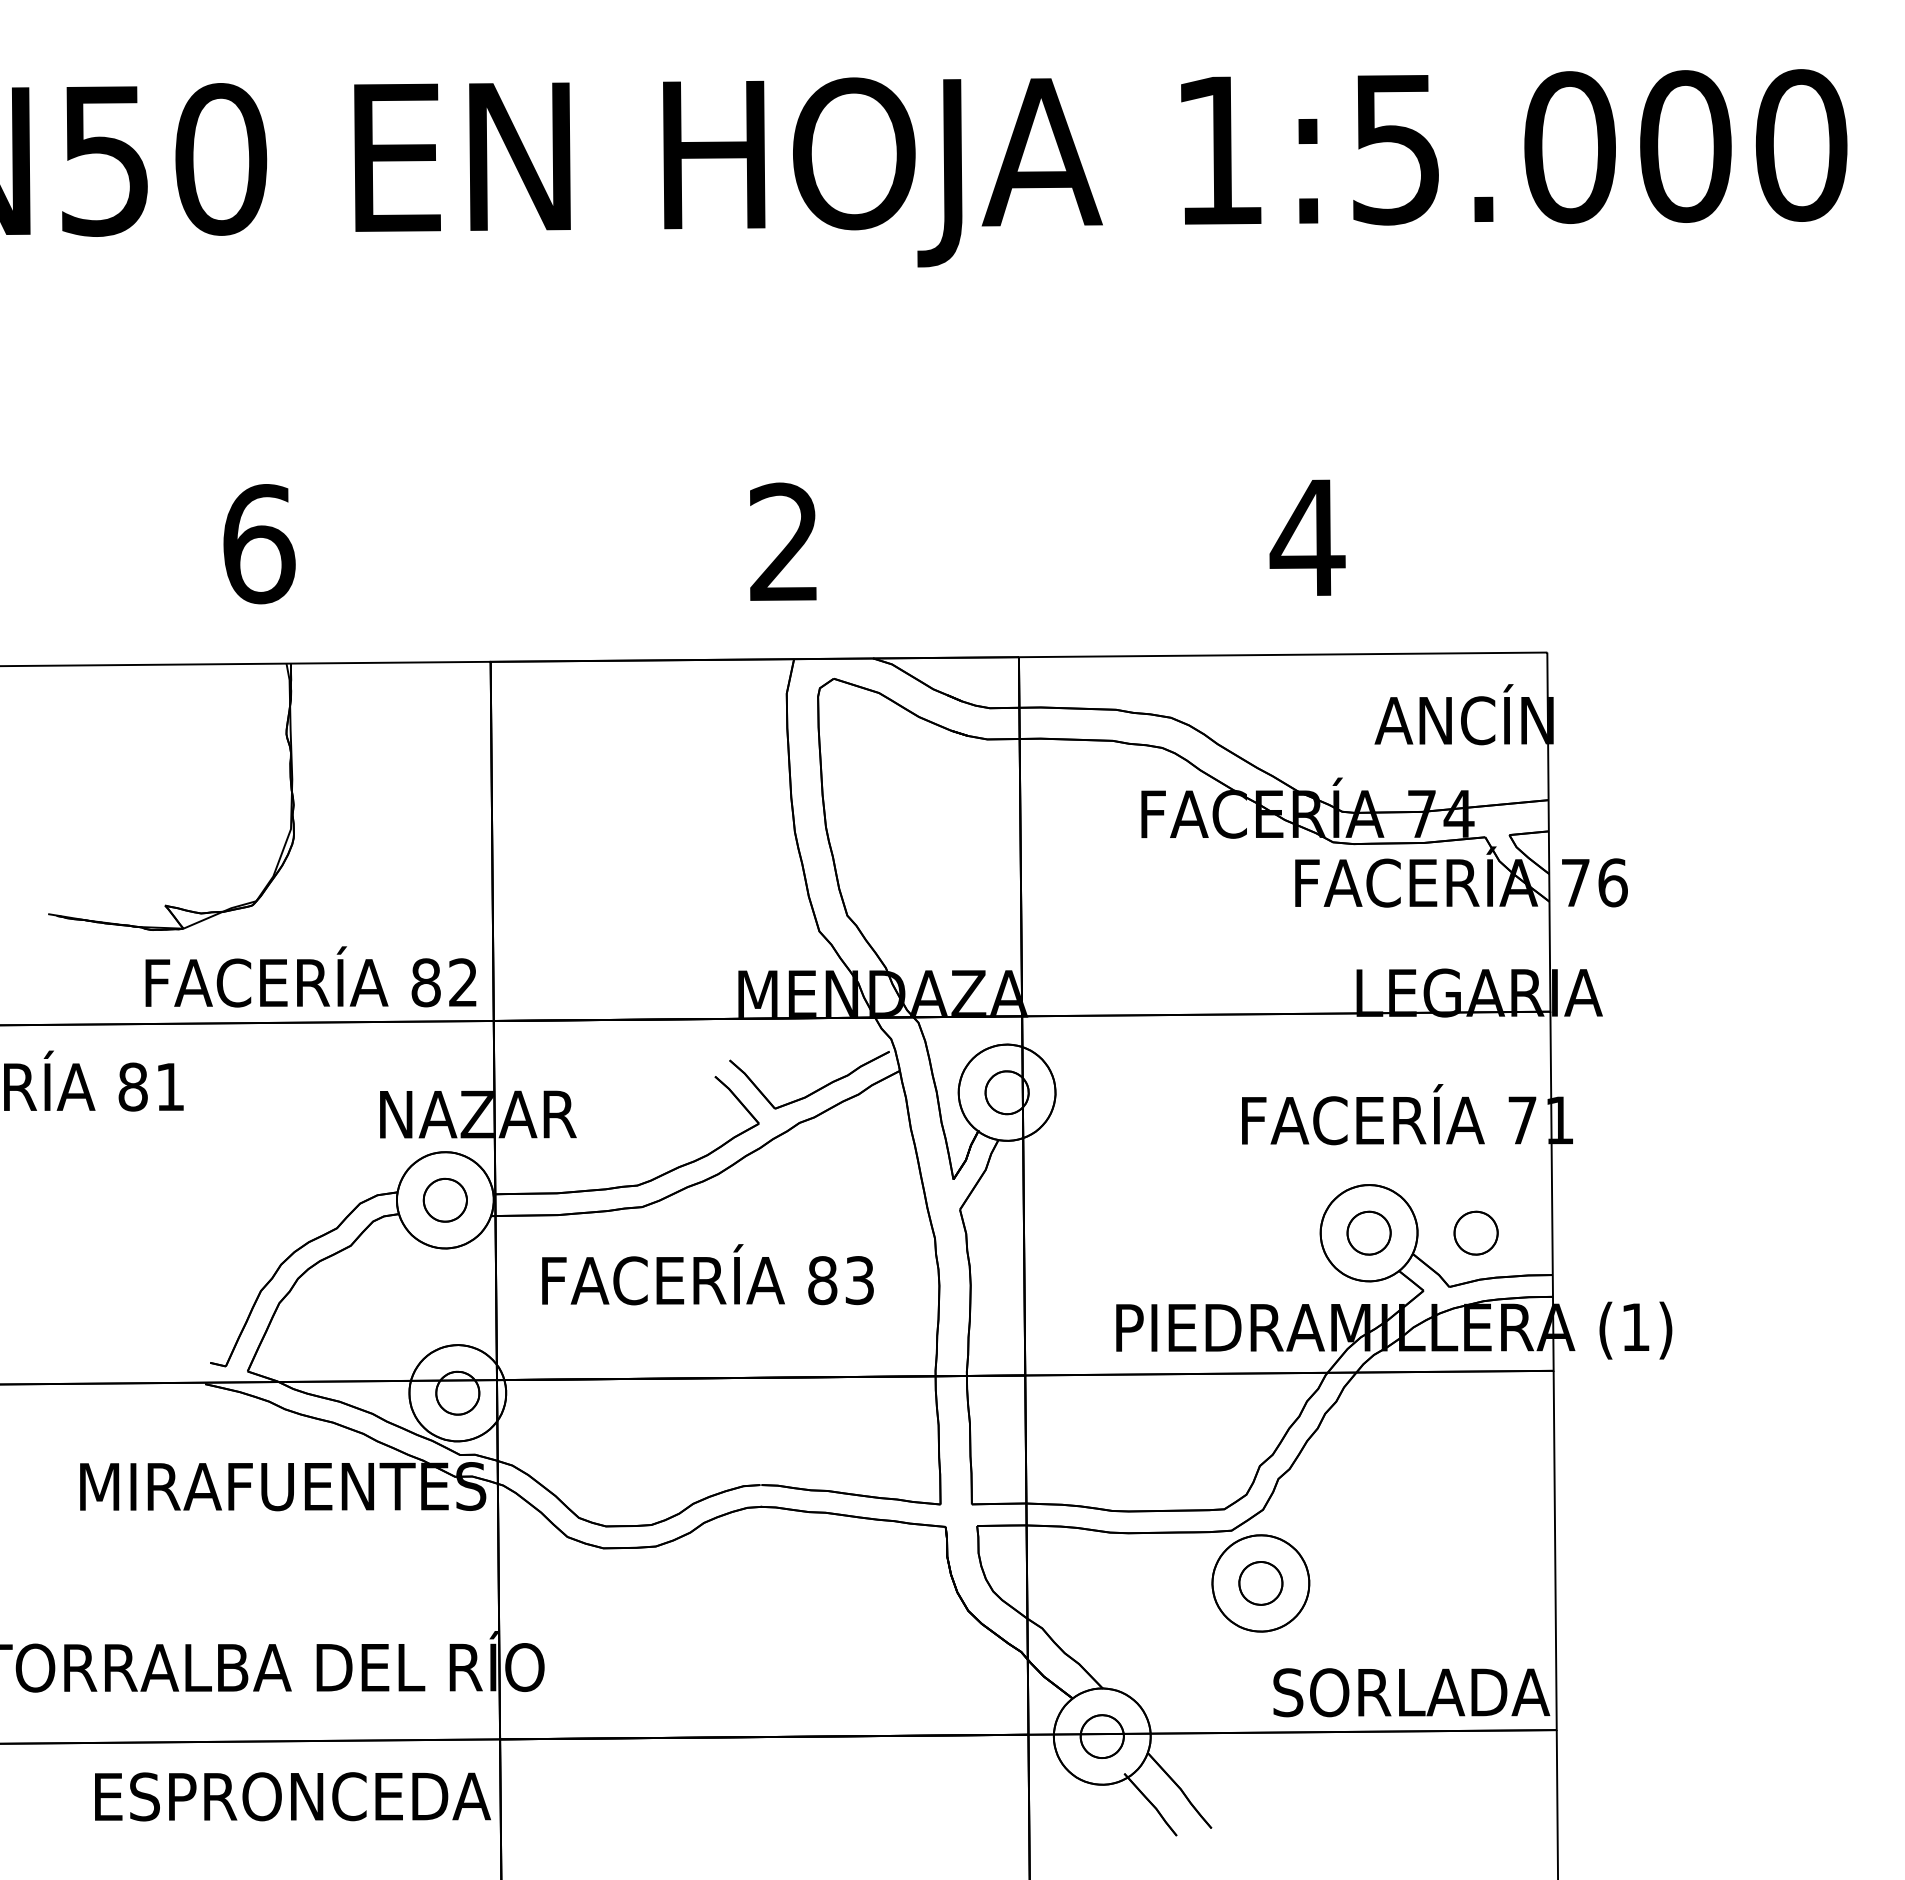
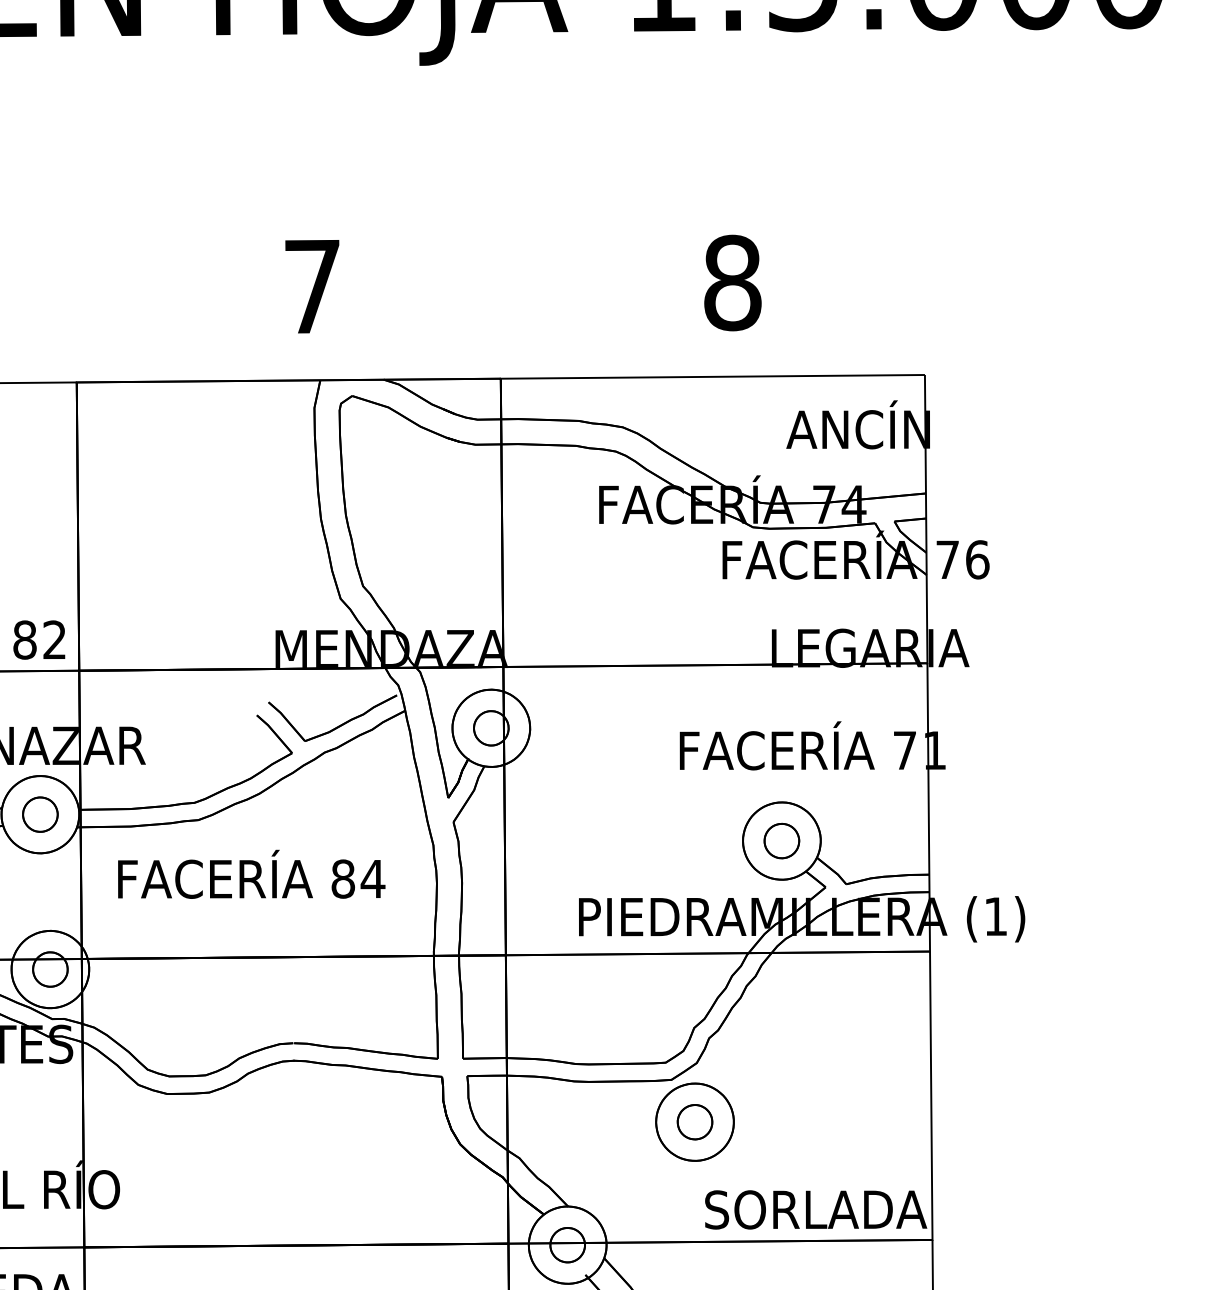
text: (1307, 537) -> (732, 282), 4 -> 8
text: (783, 541) -> (311, 285), 2 -> 7
part: (1475, 1232) -> (867, 840), removed
text: (859, 1280) -> (372, 879), 83 -> 84

